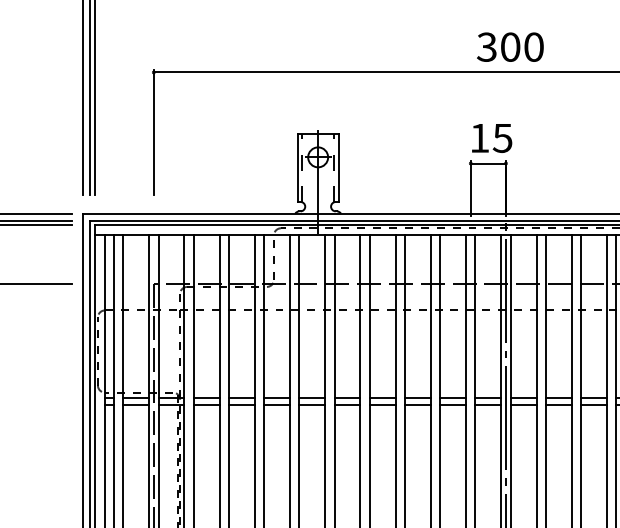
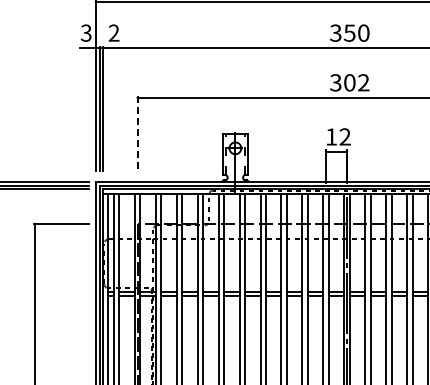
text: (533, 46) -> (363, 82), 300 -> 302
line: (153, 132) -> (137, 133), solid -> dashed
text: (501, 137) -> (344, 136), 15 -> 12

